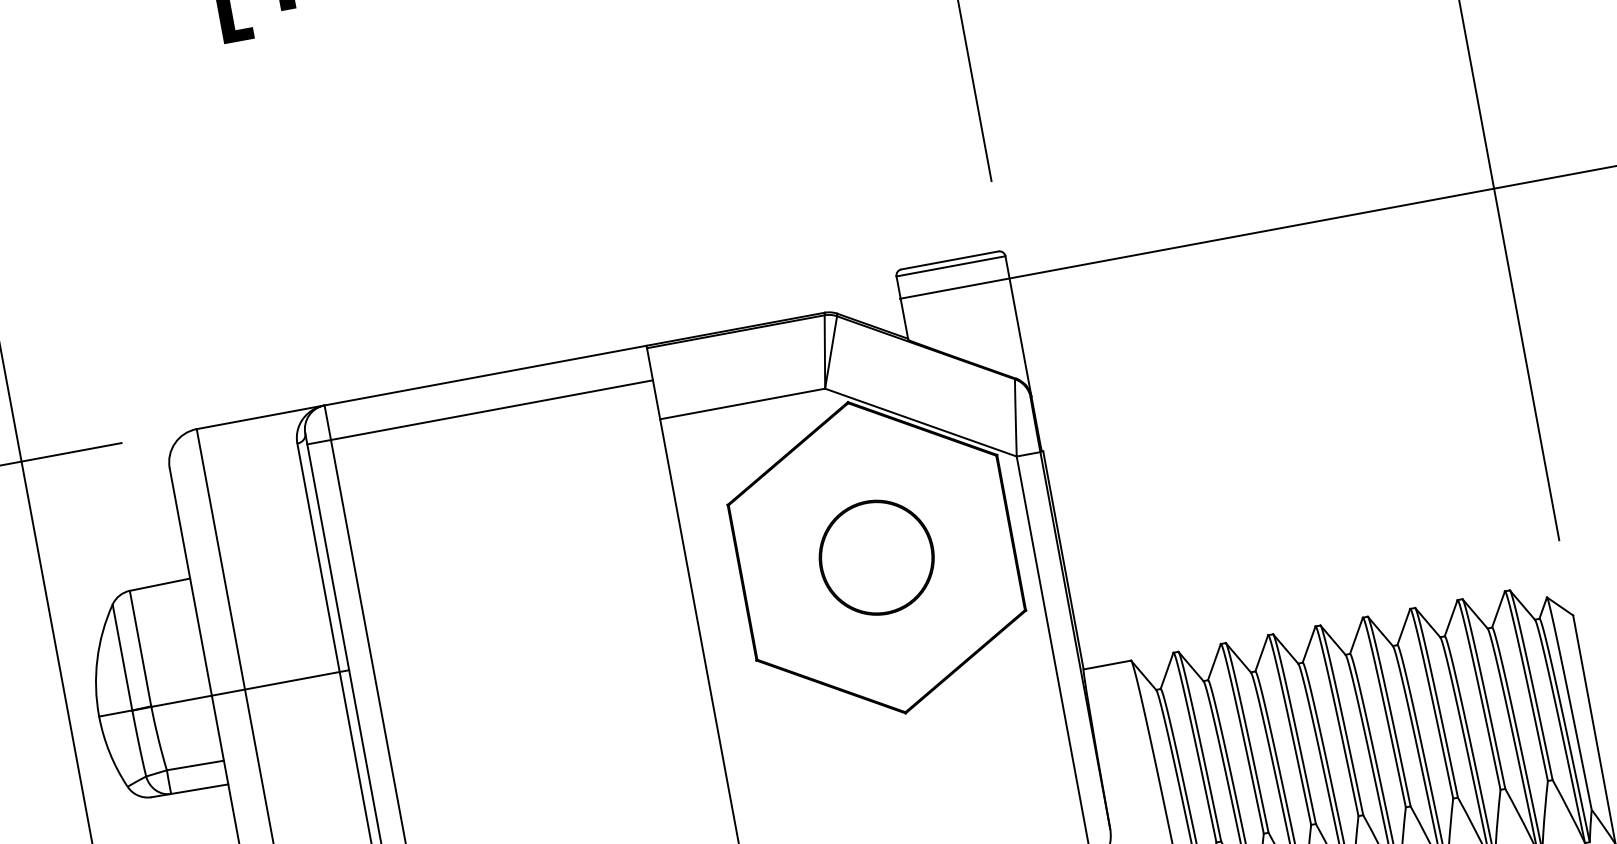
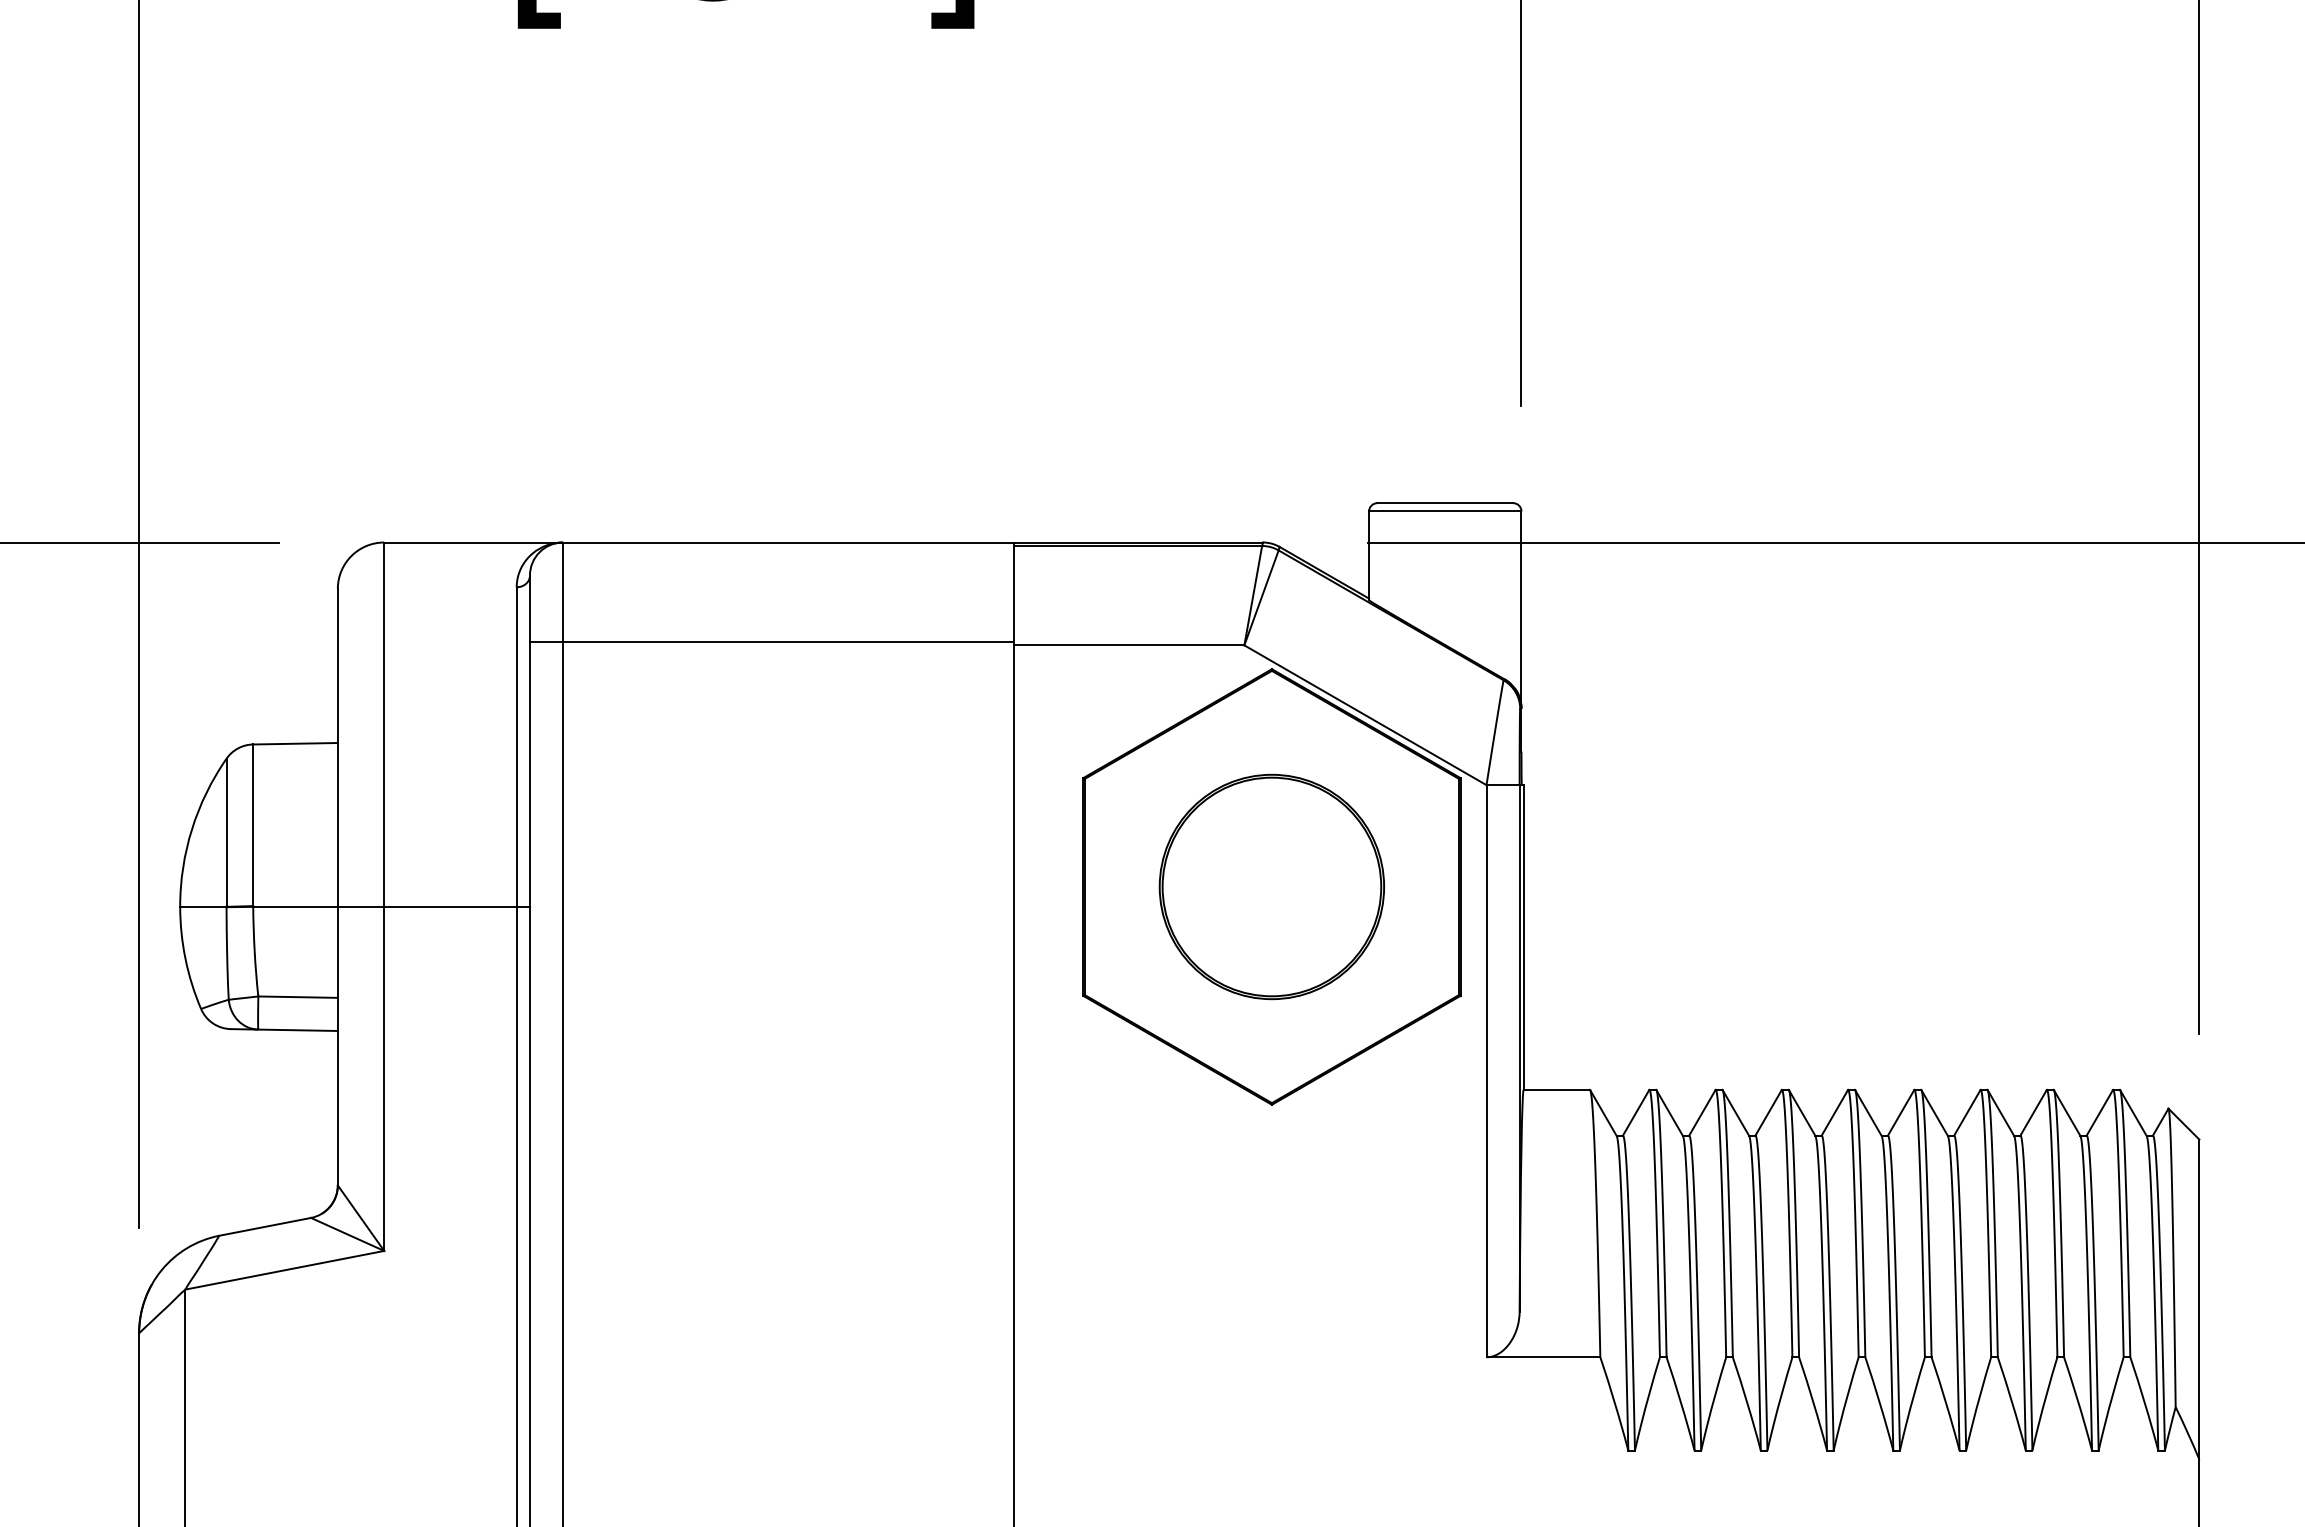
line: (479, 412) -> (771, 641), moved
part: (876, 557) -> (1271, 886), size x1.43

